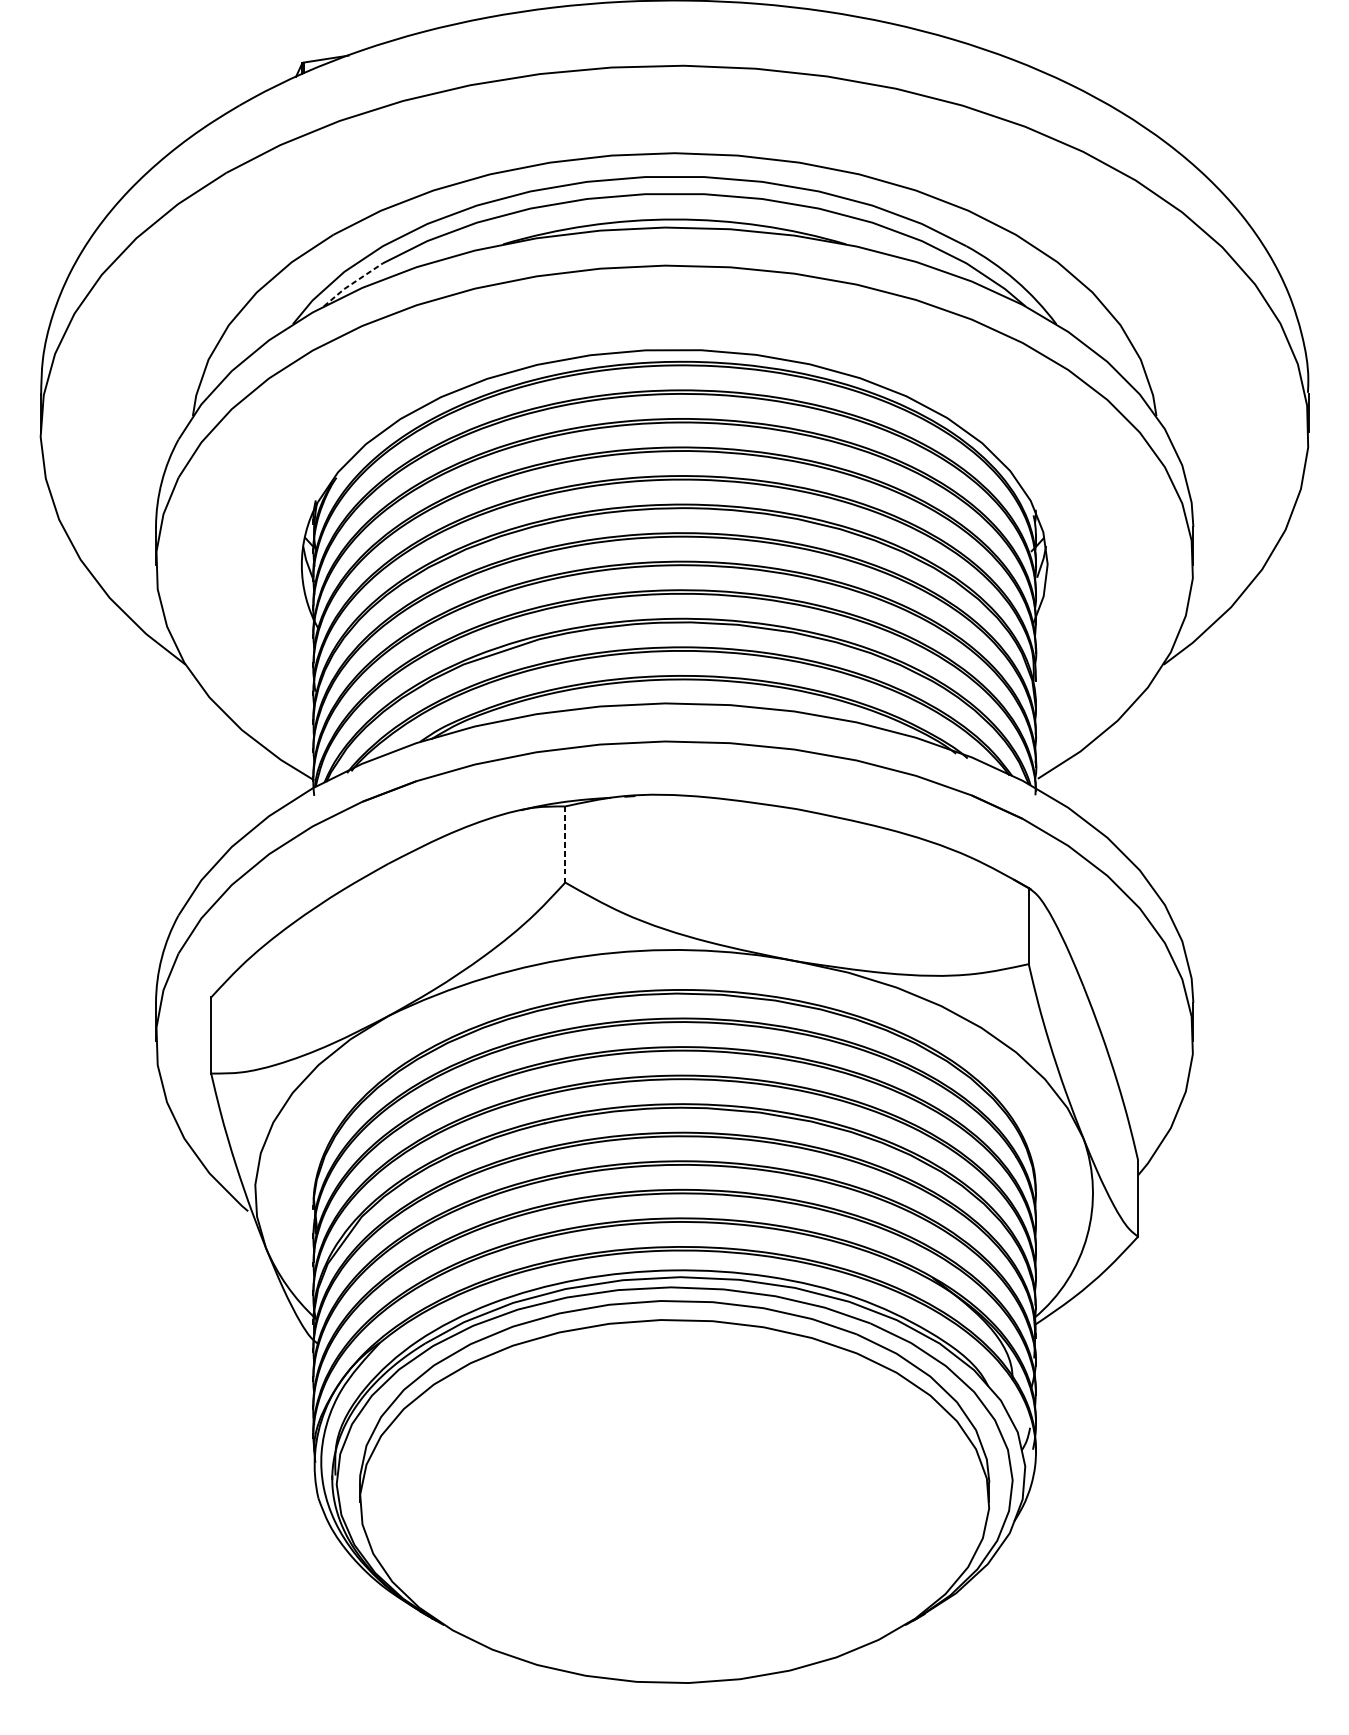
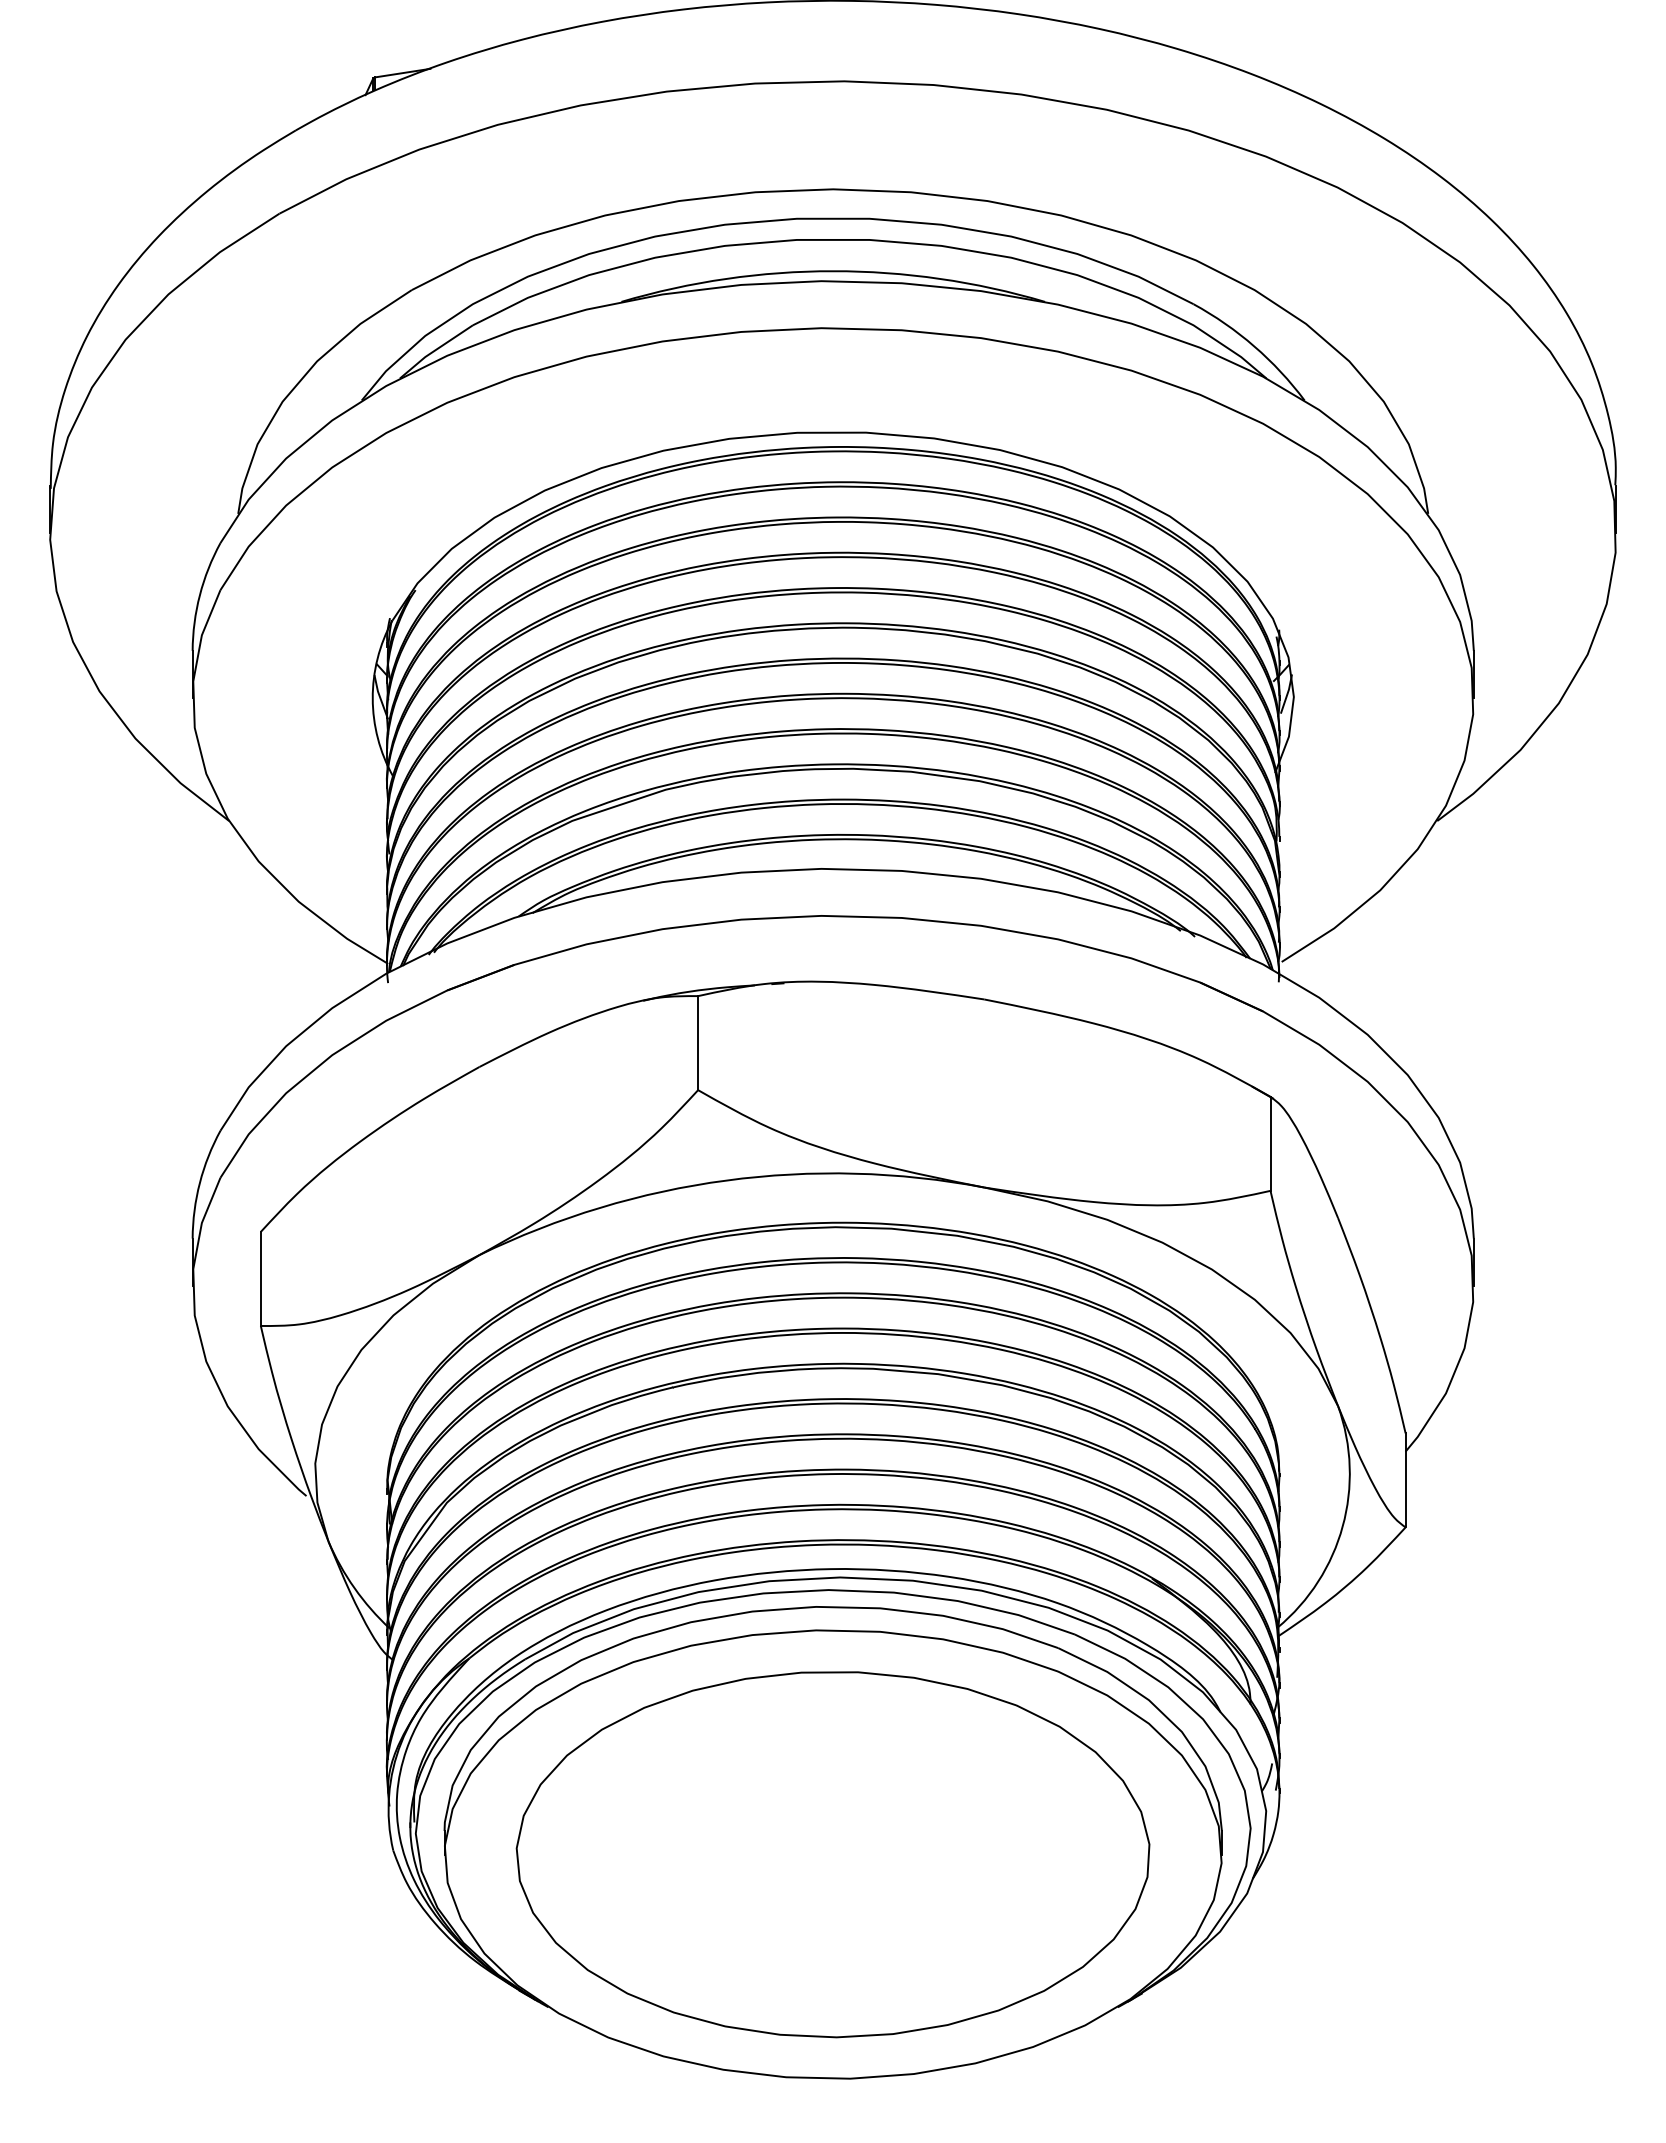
line: (352, 283) -> (435, 350), dashed -> solid
line: (565, 844) -> (698, 1043), dashed -> solid
part: (674, 1501) -> (832, 1854), added

